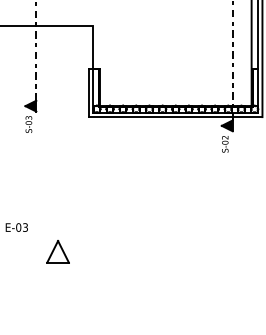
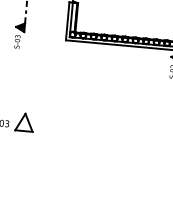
part: (57, 251) -> (24, 122), moved

